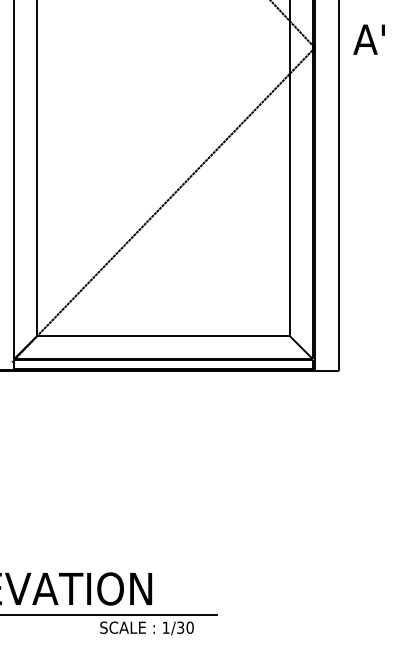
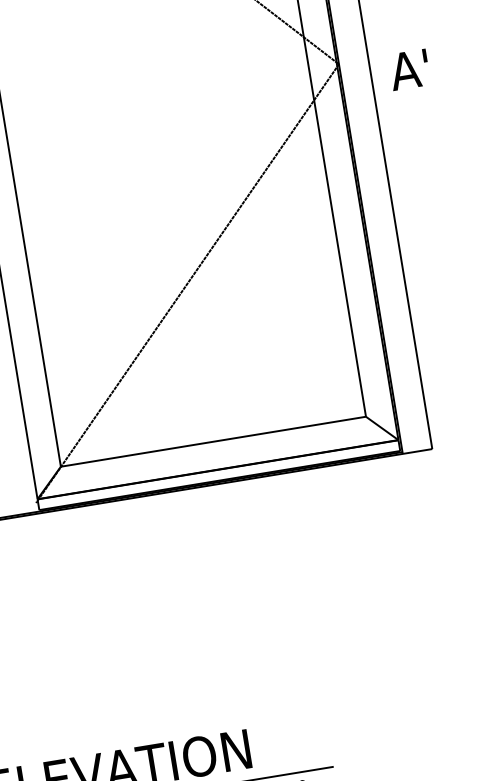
text: (368, 39) -> (408, 69), moved

